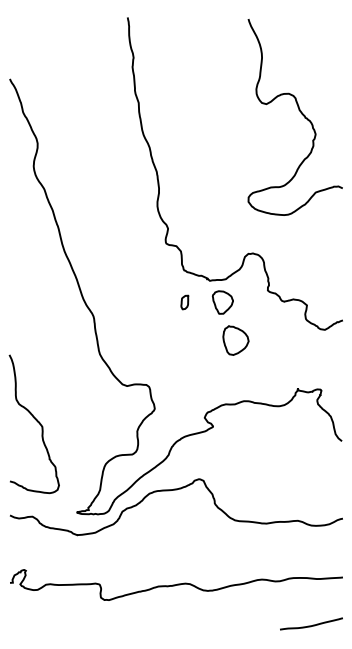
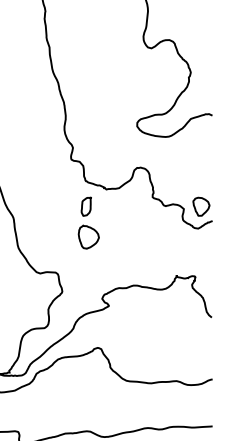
part: (184, 302) -> (86, 206), size x1.67
part: (222, 302) -> (201, 206), moved
part: (235, 340) -> (88, 237), moved

